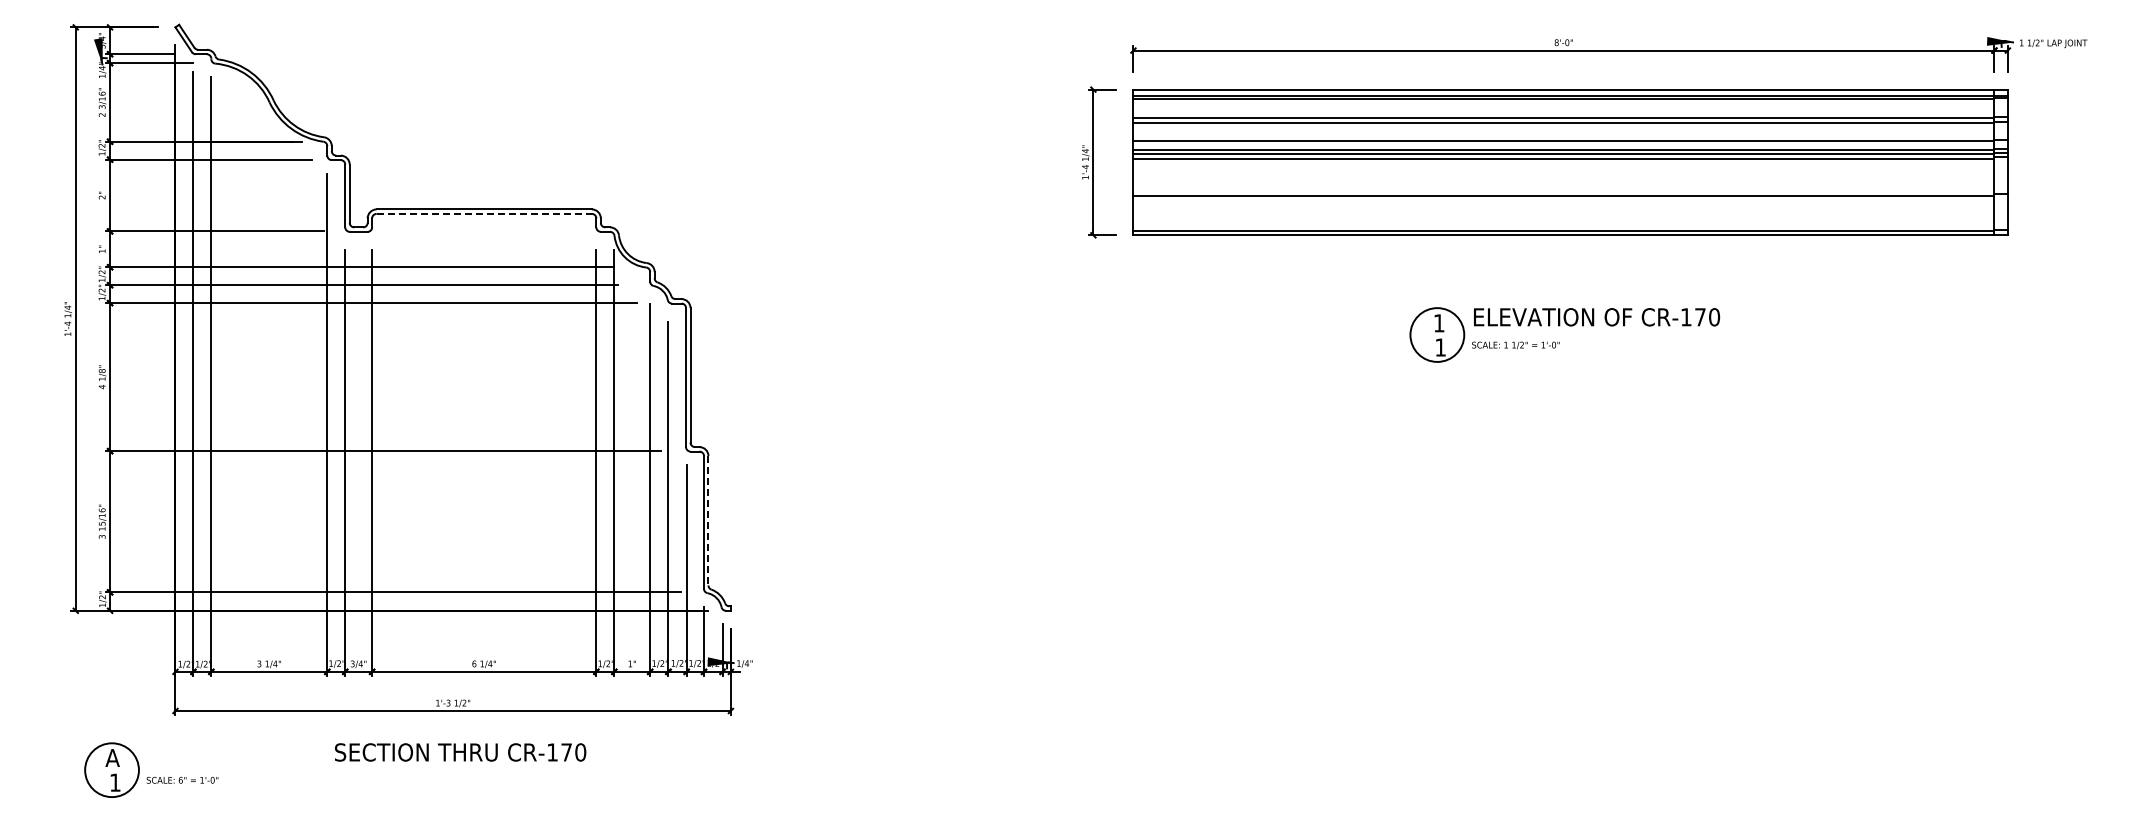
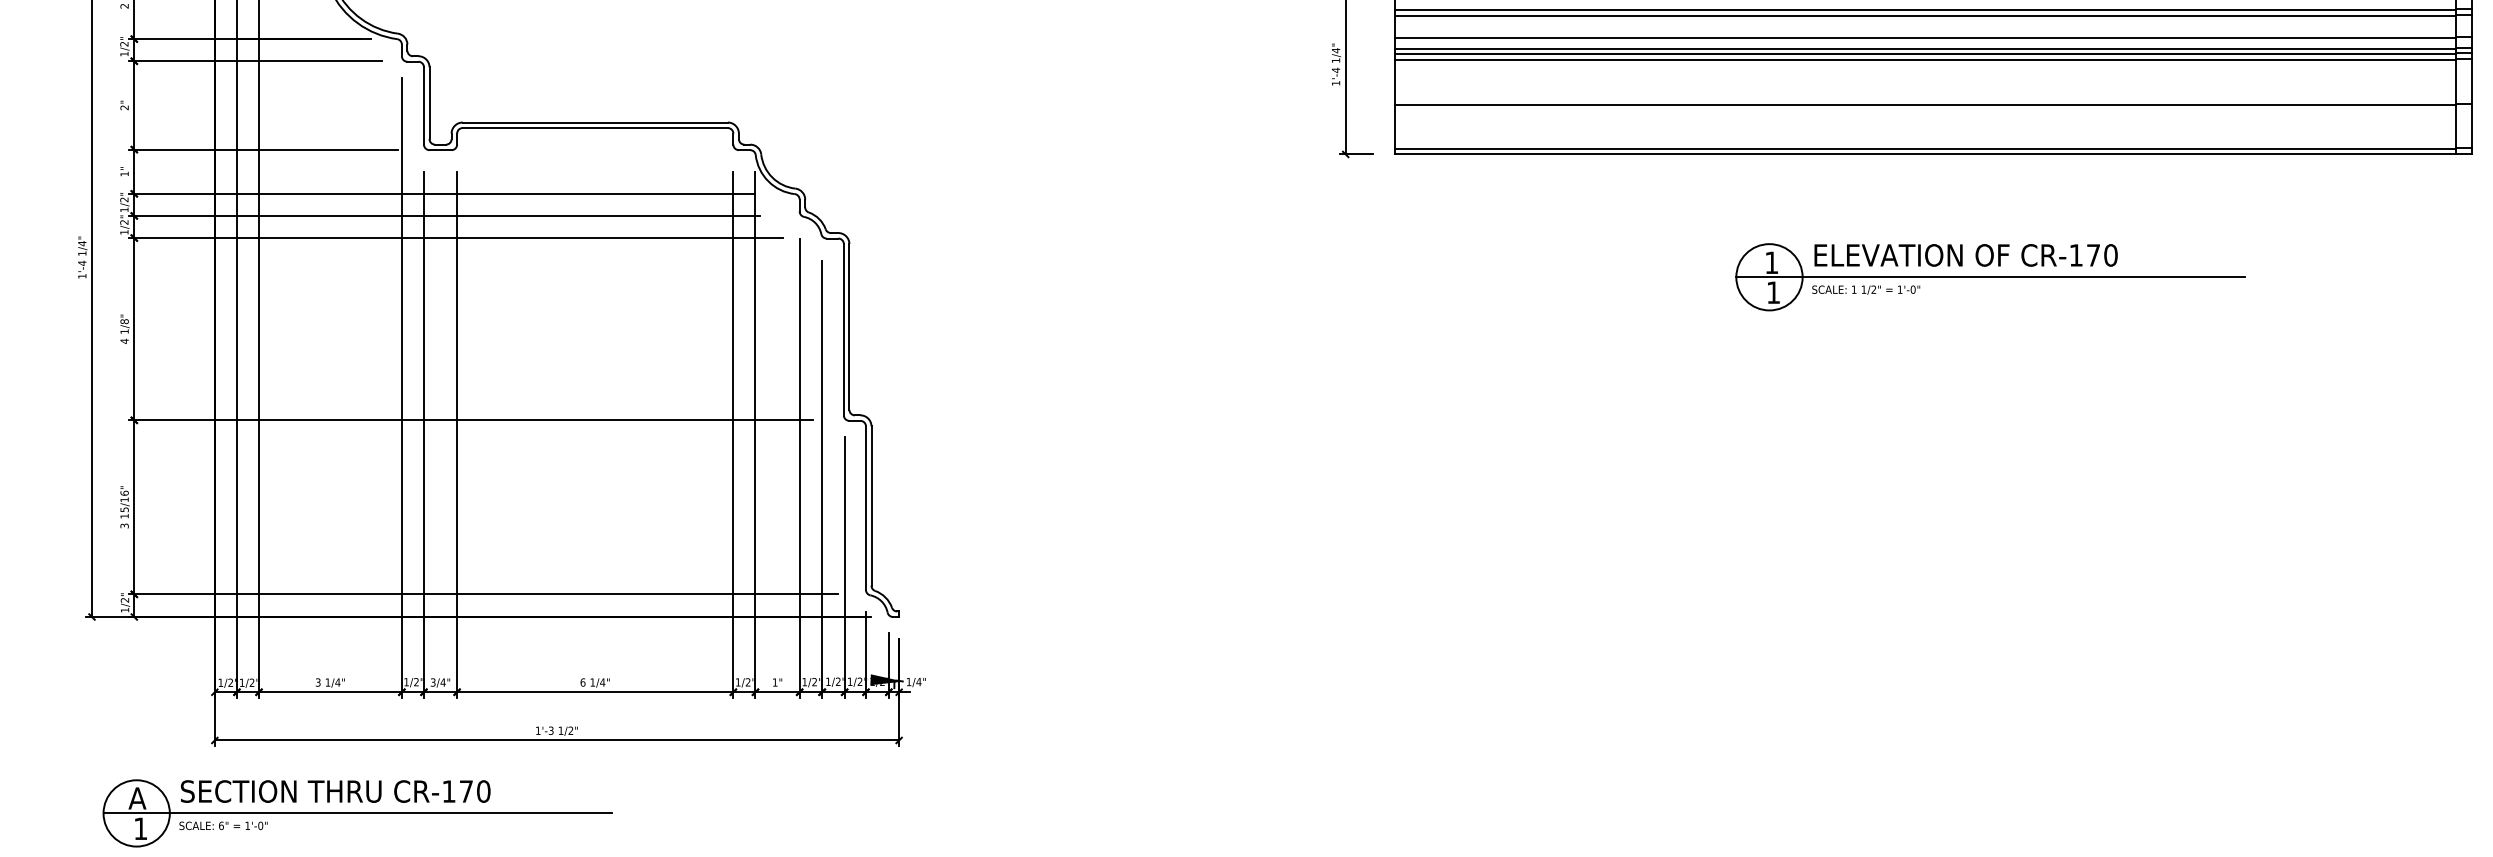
line: (484, 213) -> (595, 127), dashed -> solid
line: (1616, 335) -> (1990, 277), added
line: (708, 520) -> (871, 505), dashed -> solid
text: (460, 752) -> (335, 791), moved
line: (291, 770) -> (357, 813), added

